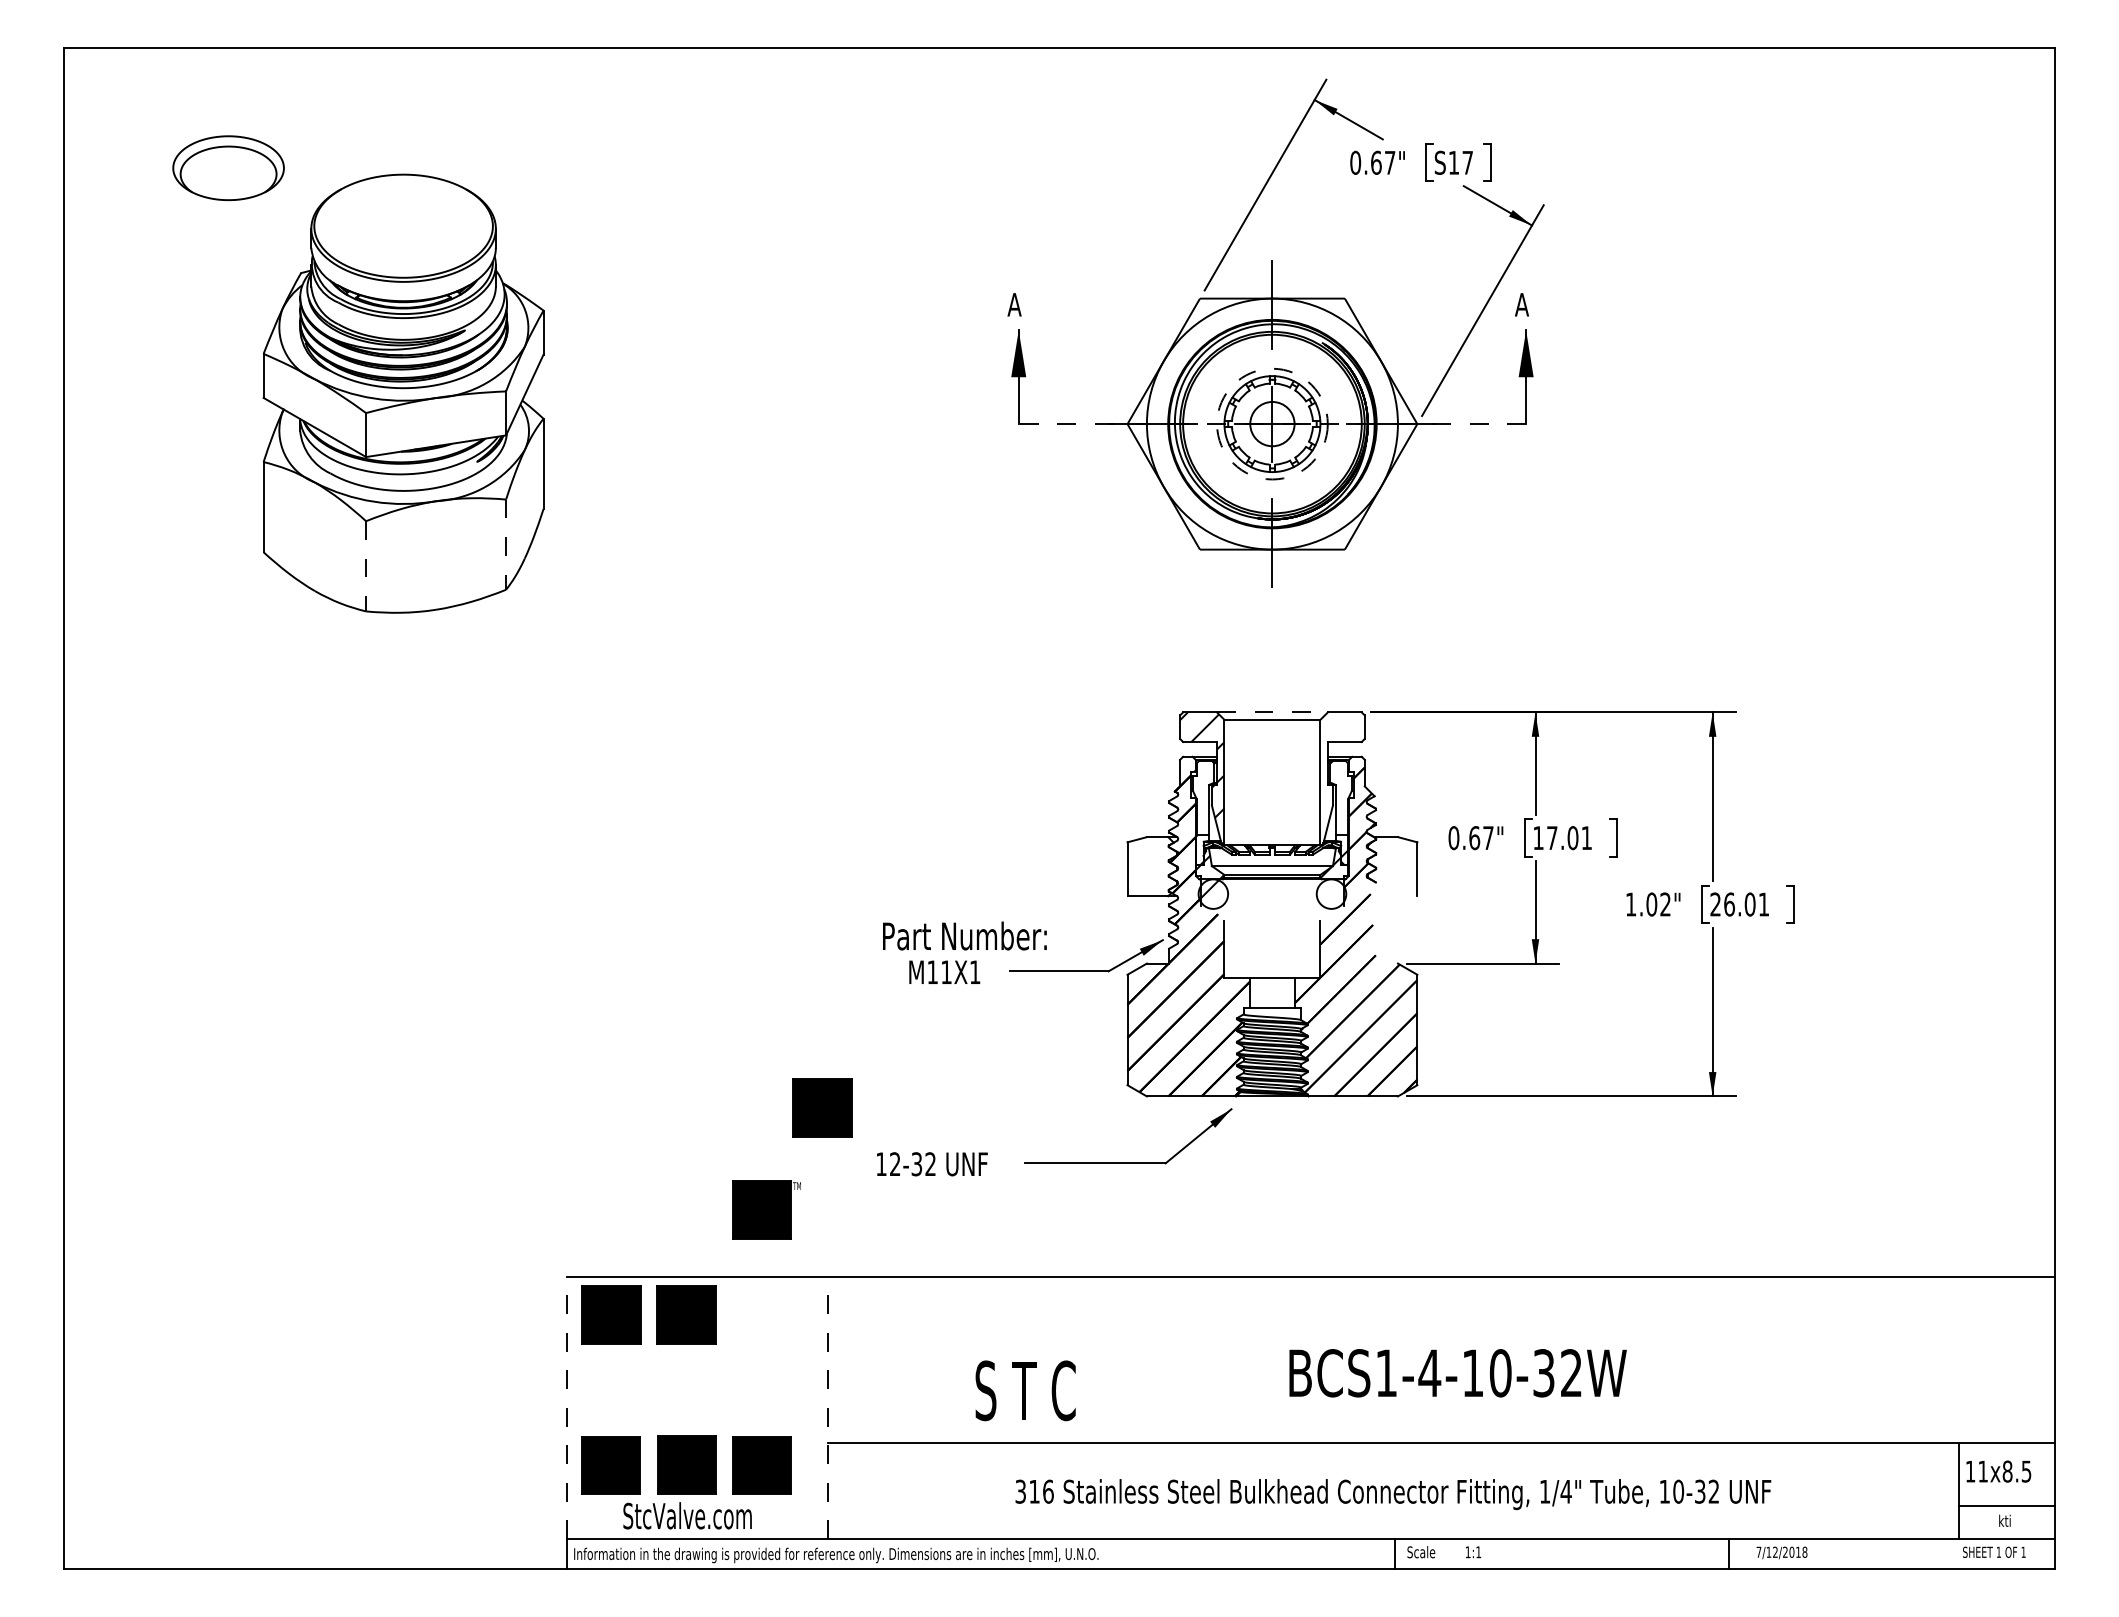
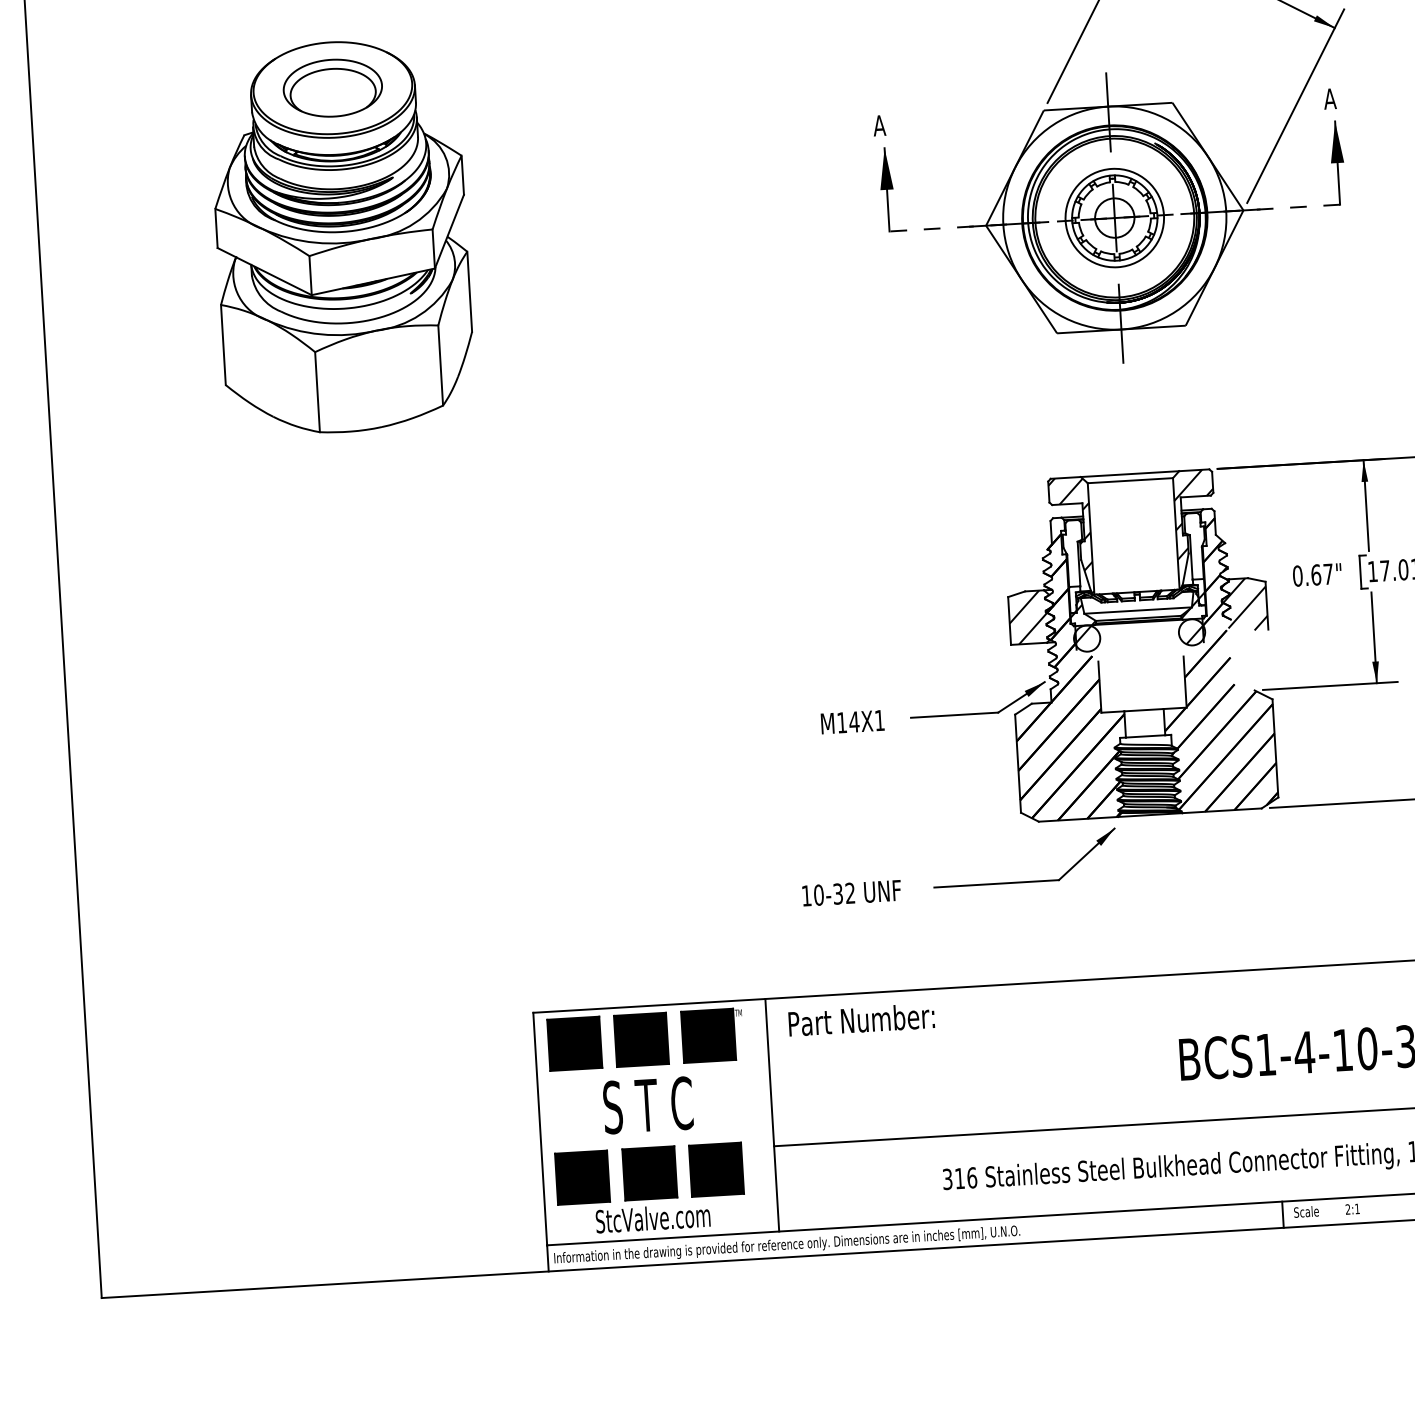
part: (228, 167) -> (332, 87), moved
circle: (1272, 423) -> (1114, 217), dashed -> solid
line: (506, 545) -> (441, 366), dashed -> solid
line: (366, 566) -> (317, 392), dashed -> solid
line: (1272, 712) -> (1130, 474), dashed -> solid
hatch: (1342, 778) -> (1195, 529), added
hatch: (1148, 866) -> (1028, 617), added
hatch: (1392, 866) -> (1244, 604), added
hatch: (1334, 897) -> (1194, 635), added
text: (964, 935) -> (861, 1019), moved
text: (946, 971) -> (854, 721), M11X1 -> M14X1
part: (822, 1107) -> (751, 848), removed
text: (894, 1164) -> (818, 895), 12-32 -> 10-32
part: (766, 1209) -> (712, 1035), moved
text: (1025, 1390) -> (648, 1105), moved
line: (566, 1408) -> (539, 1129), dashed -> solid
line: (828, 1408) -> (772, 1115), dashed -> solid
text: (1467, 1551) -> (1347, 1208), 1:1 -> 2:1

